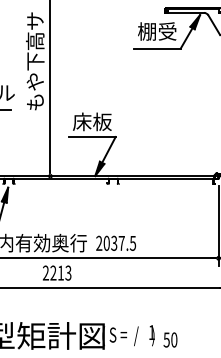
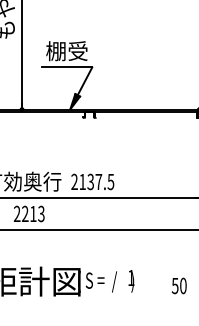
text: (91, 121) -> (66, 50), 床板 -> 棚受
text: (106, 242) -> (82, 181), 2037.5 -> 2137.5
text: (170, 339) -> (179, 285), moved

